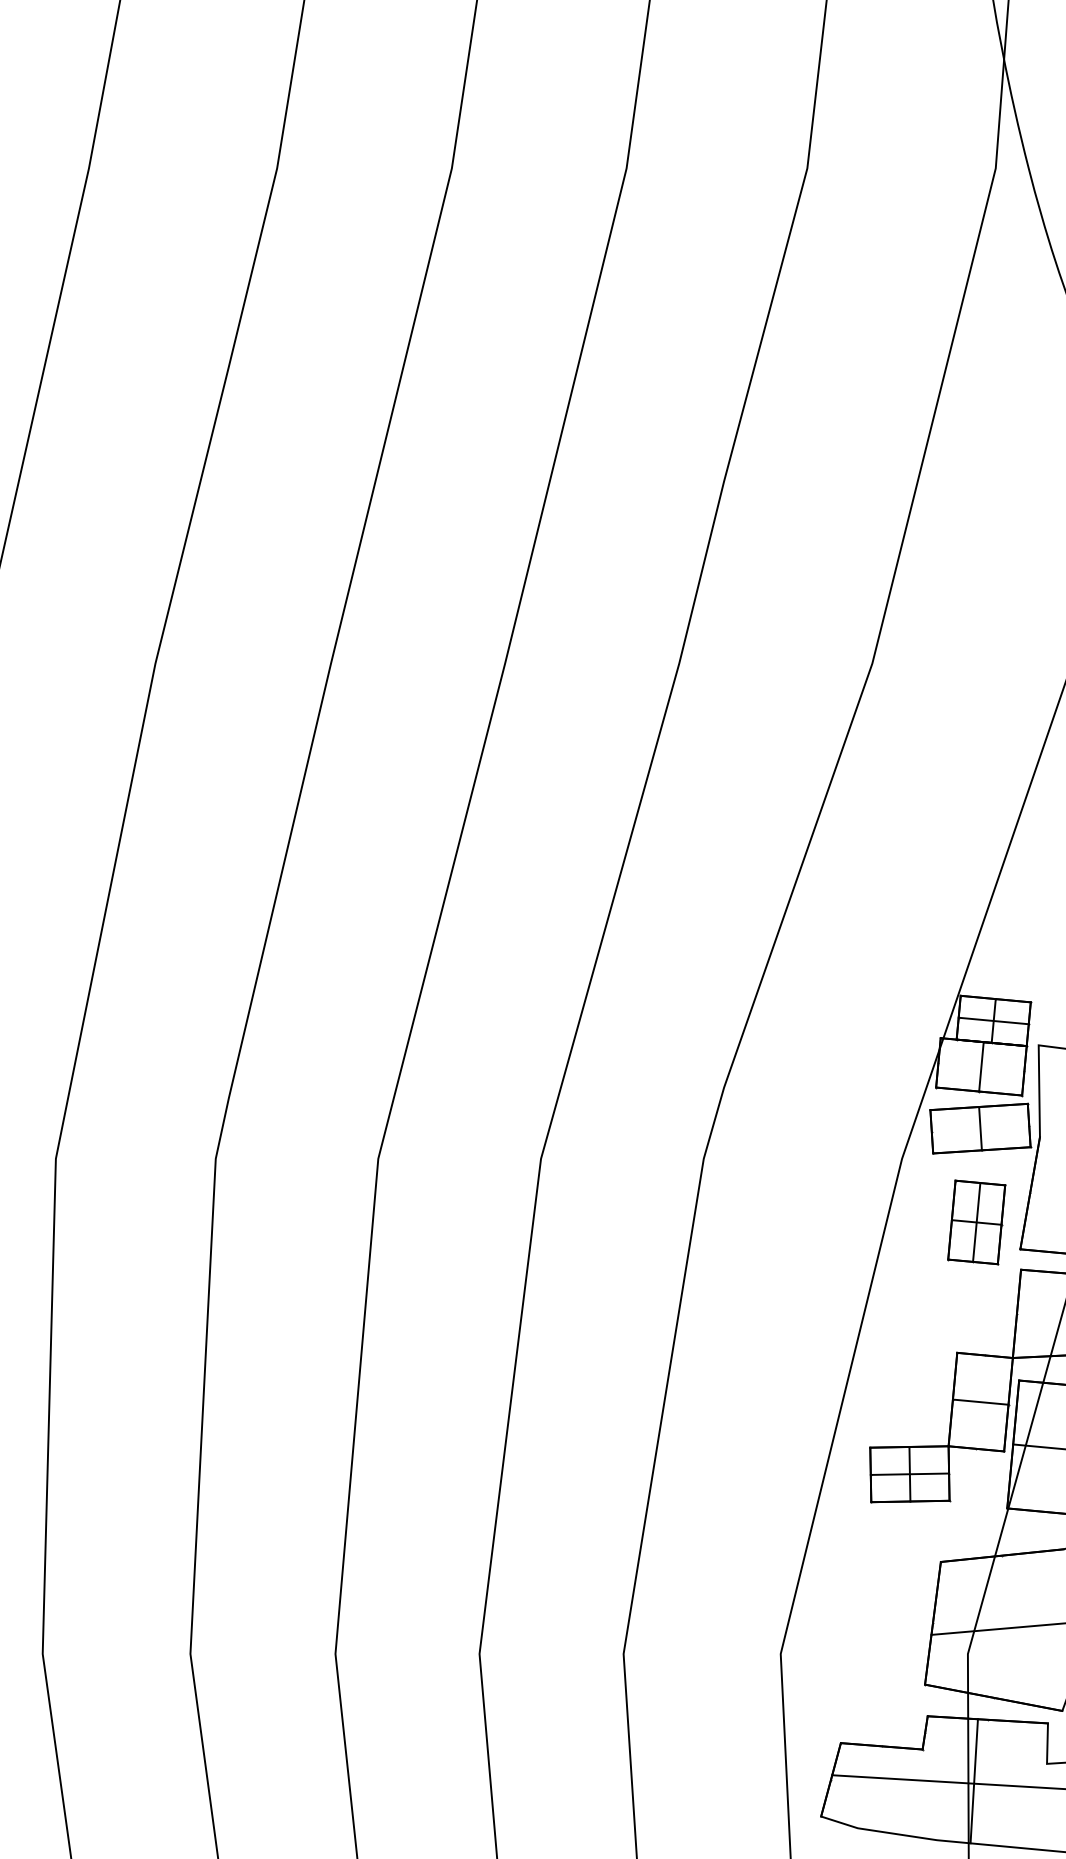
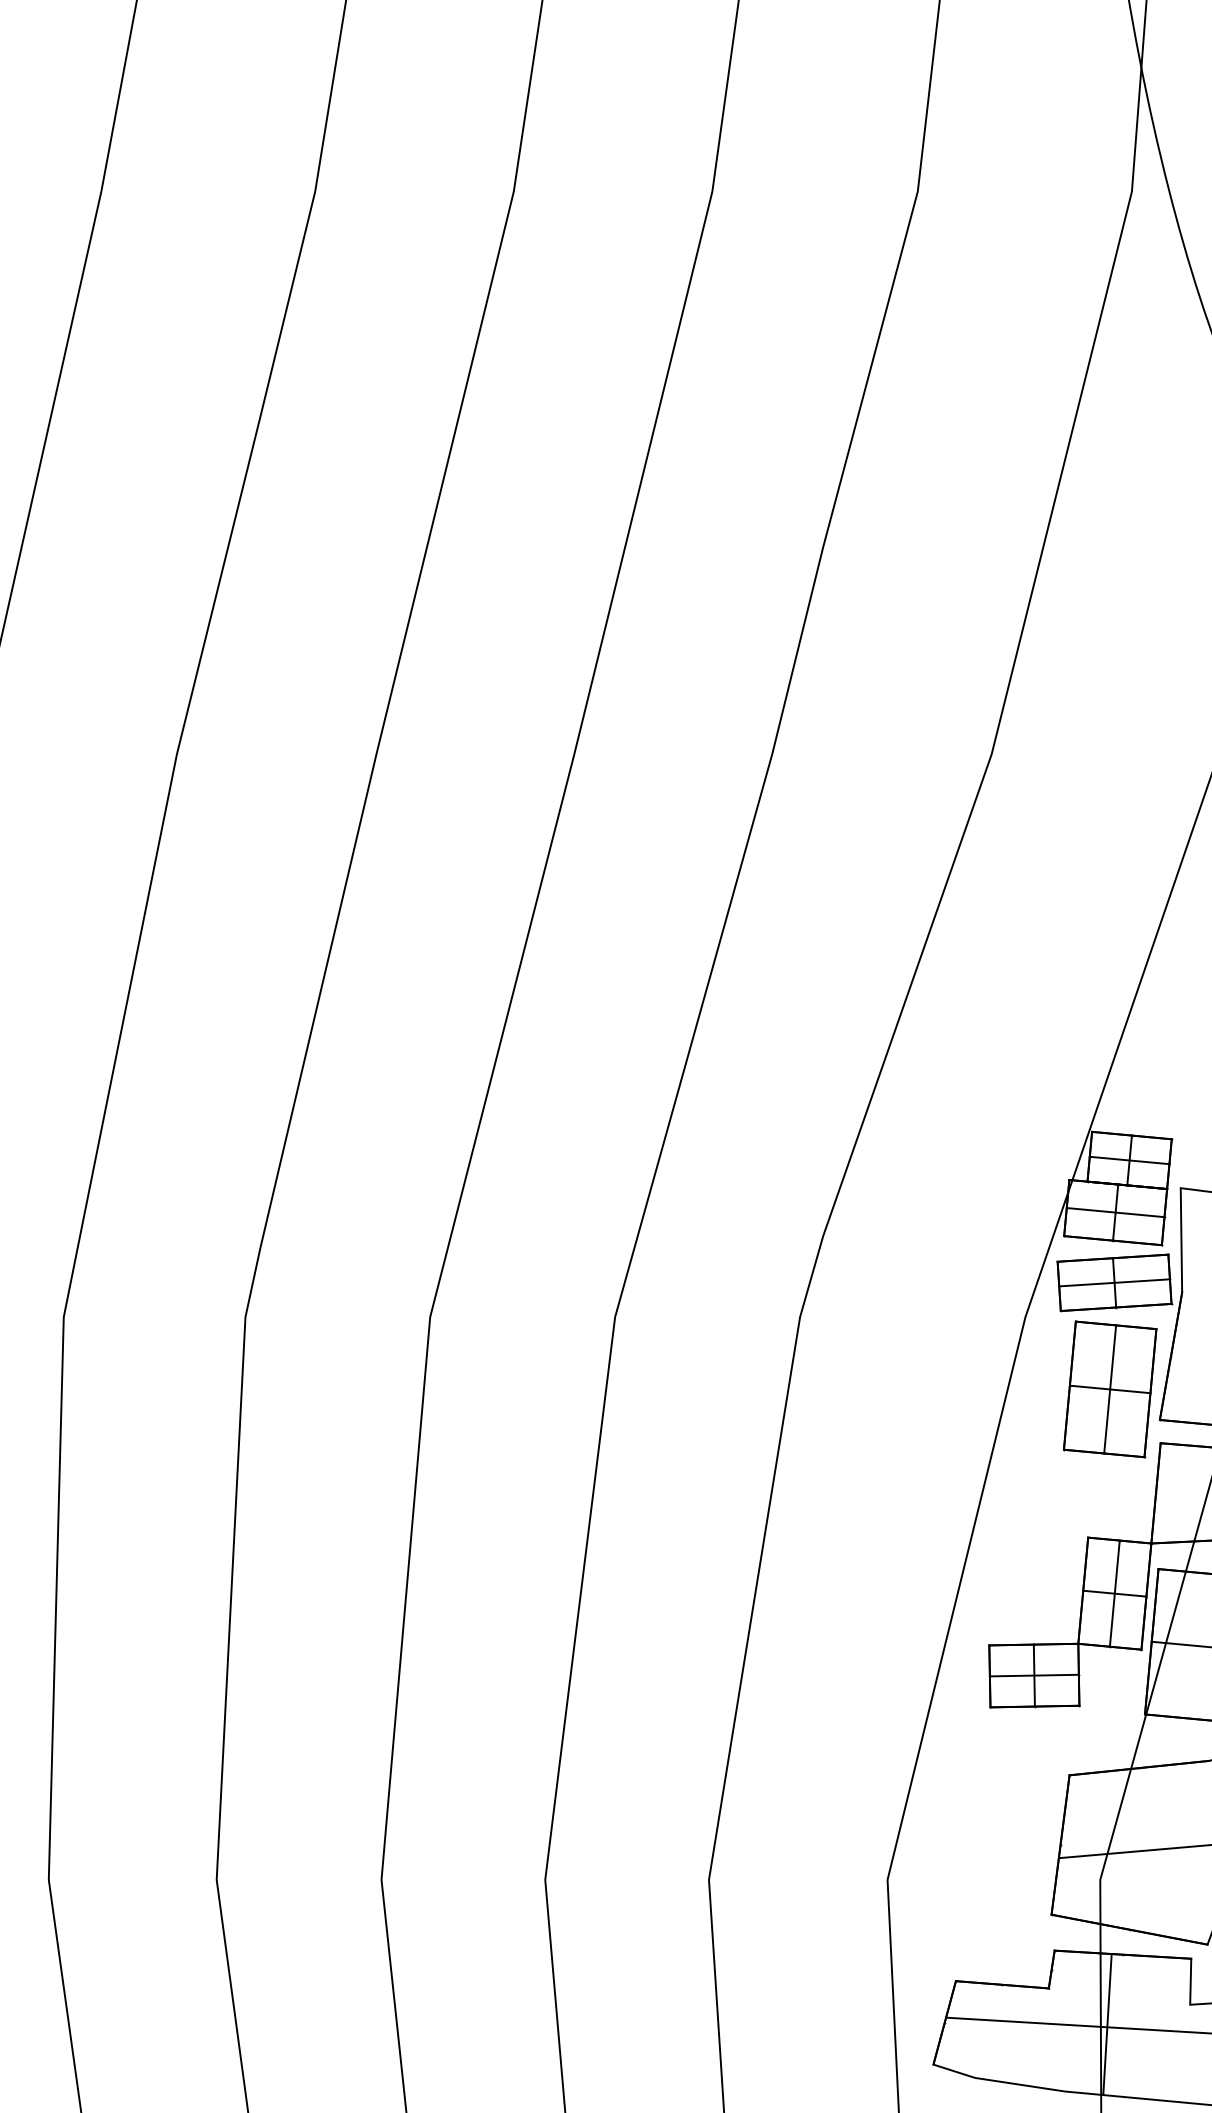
line: (981, 1066) -> (1115, 1212), added
line: (980, 1128) -> (1114, 1282), added
part: (976, 1222) -> (1110, 1389), size x1.43
line: (980, 1402) -> (1114, 1593), added

